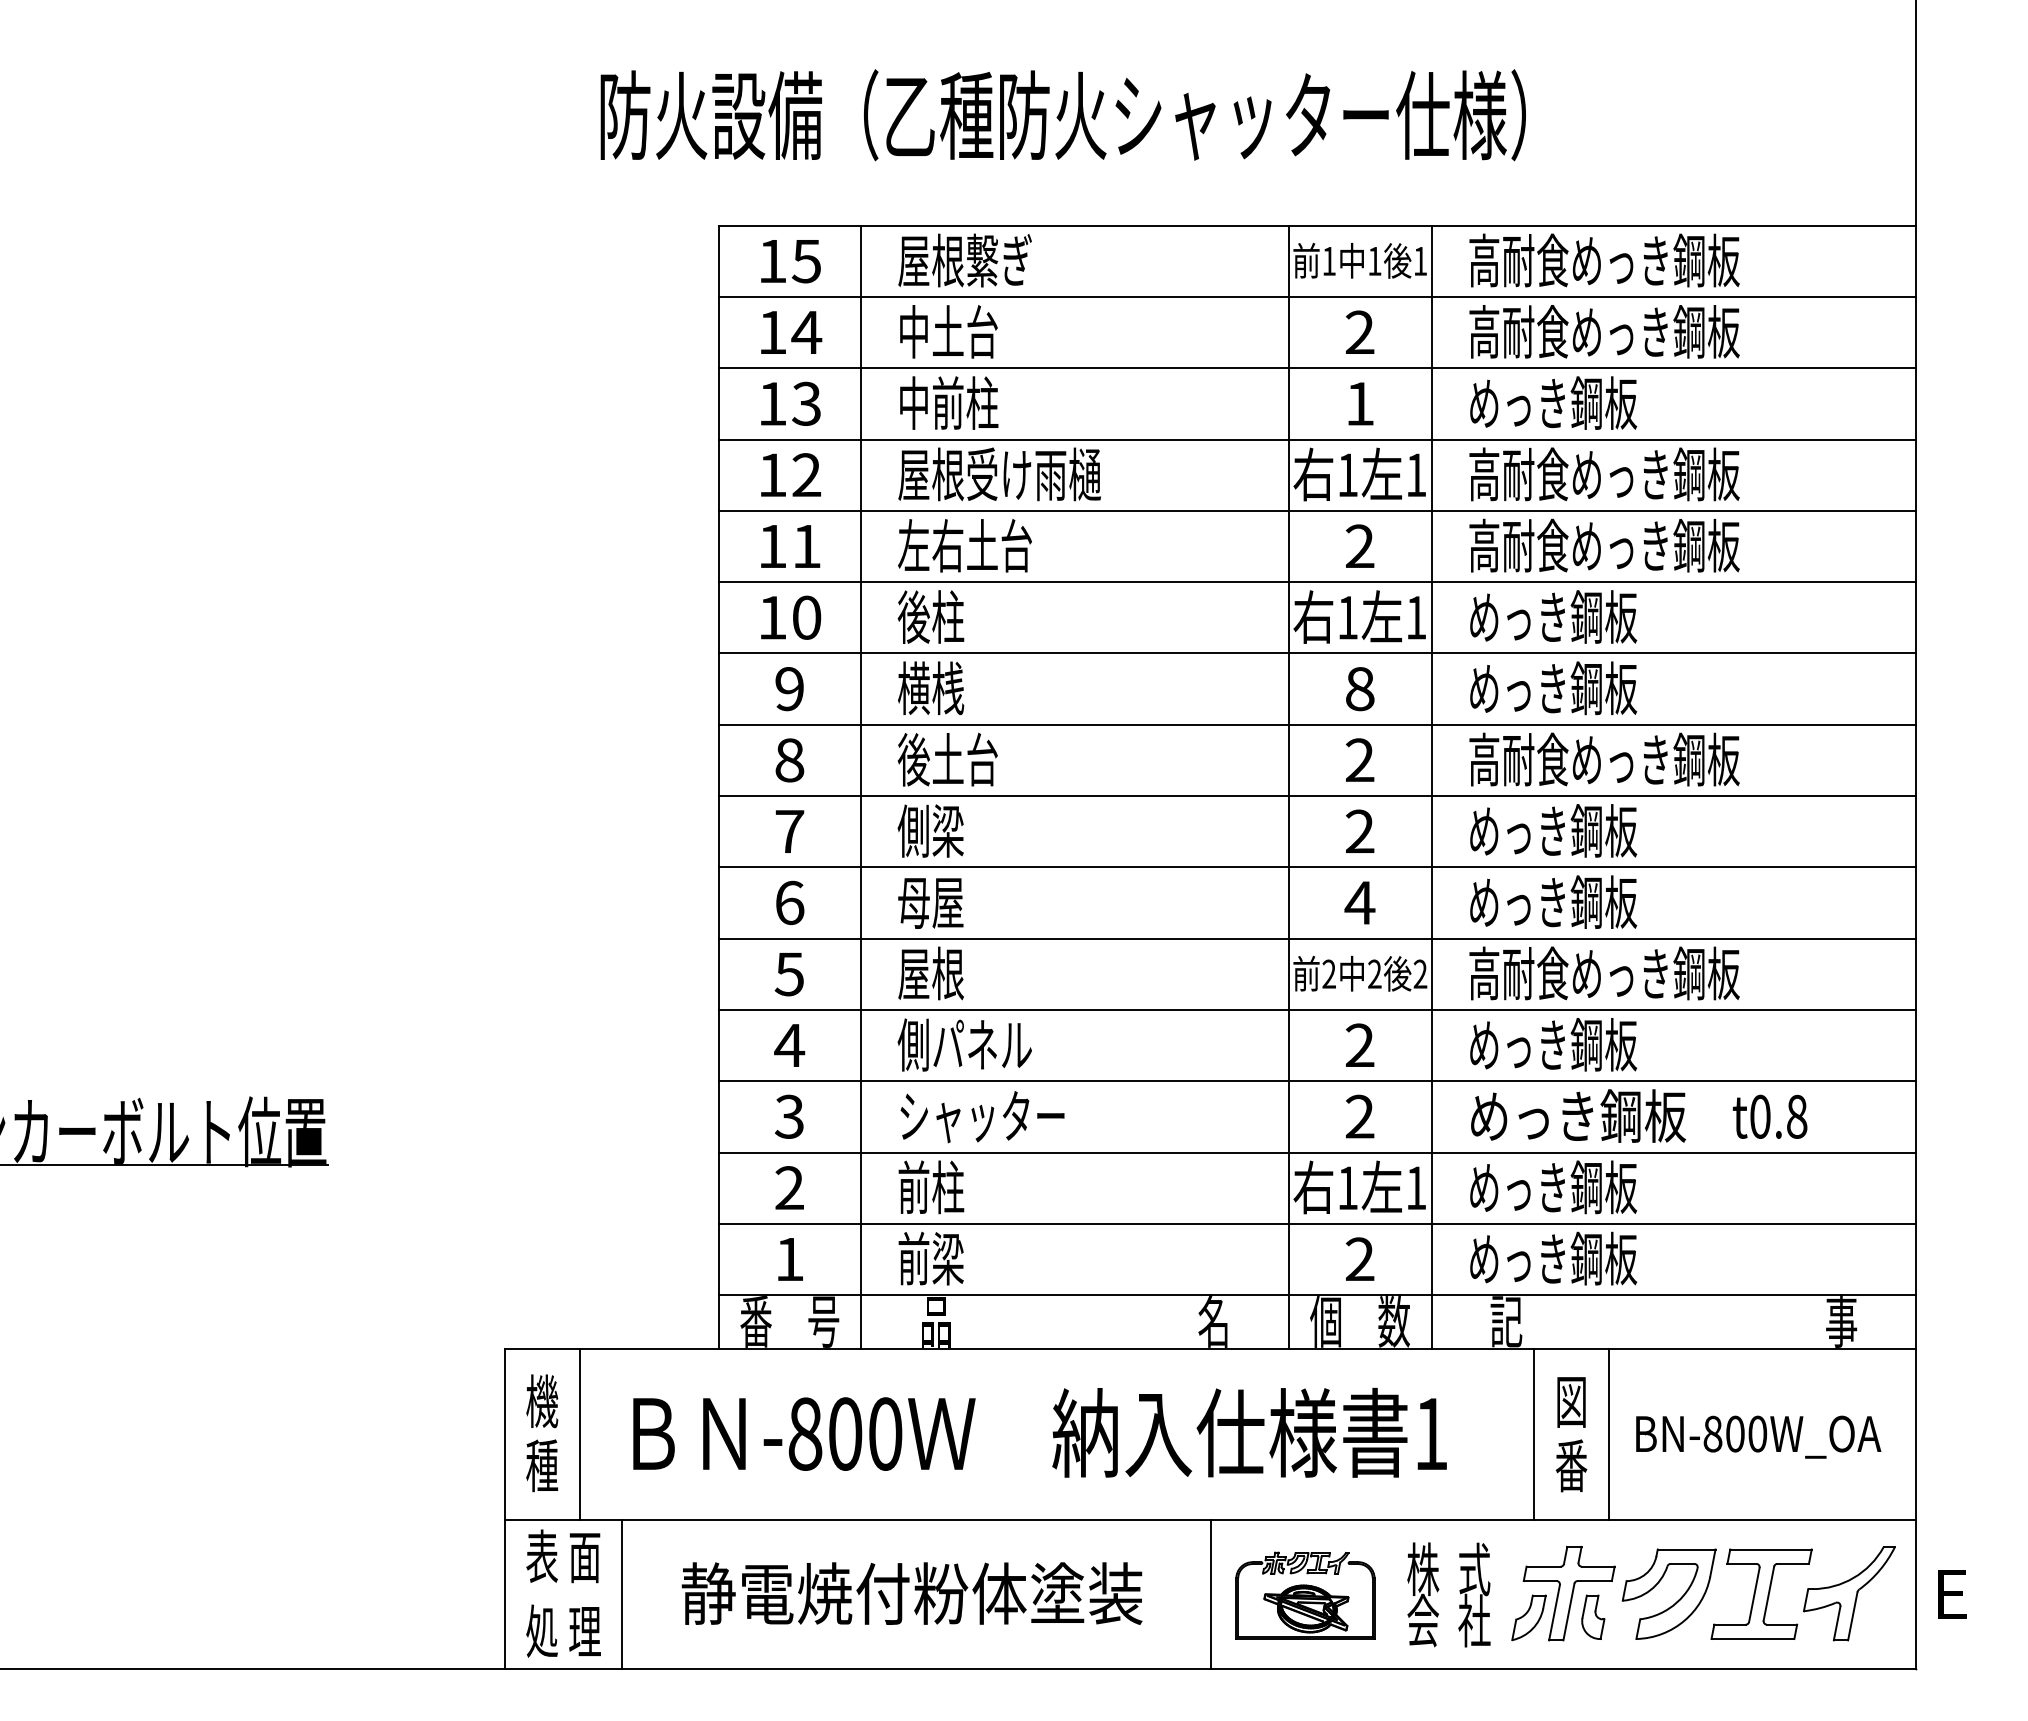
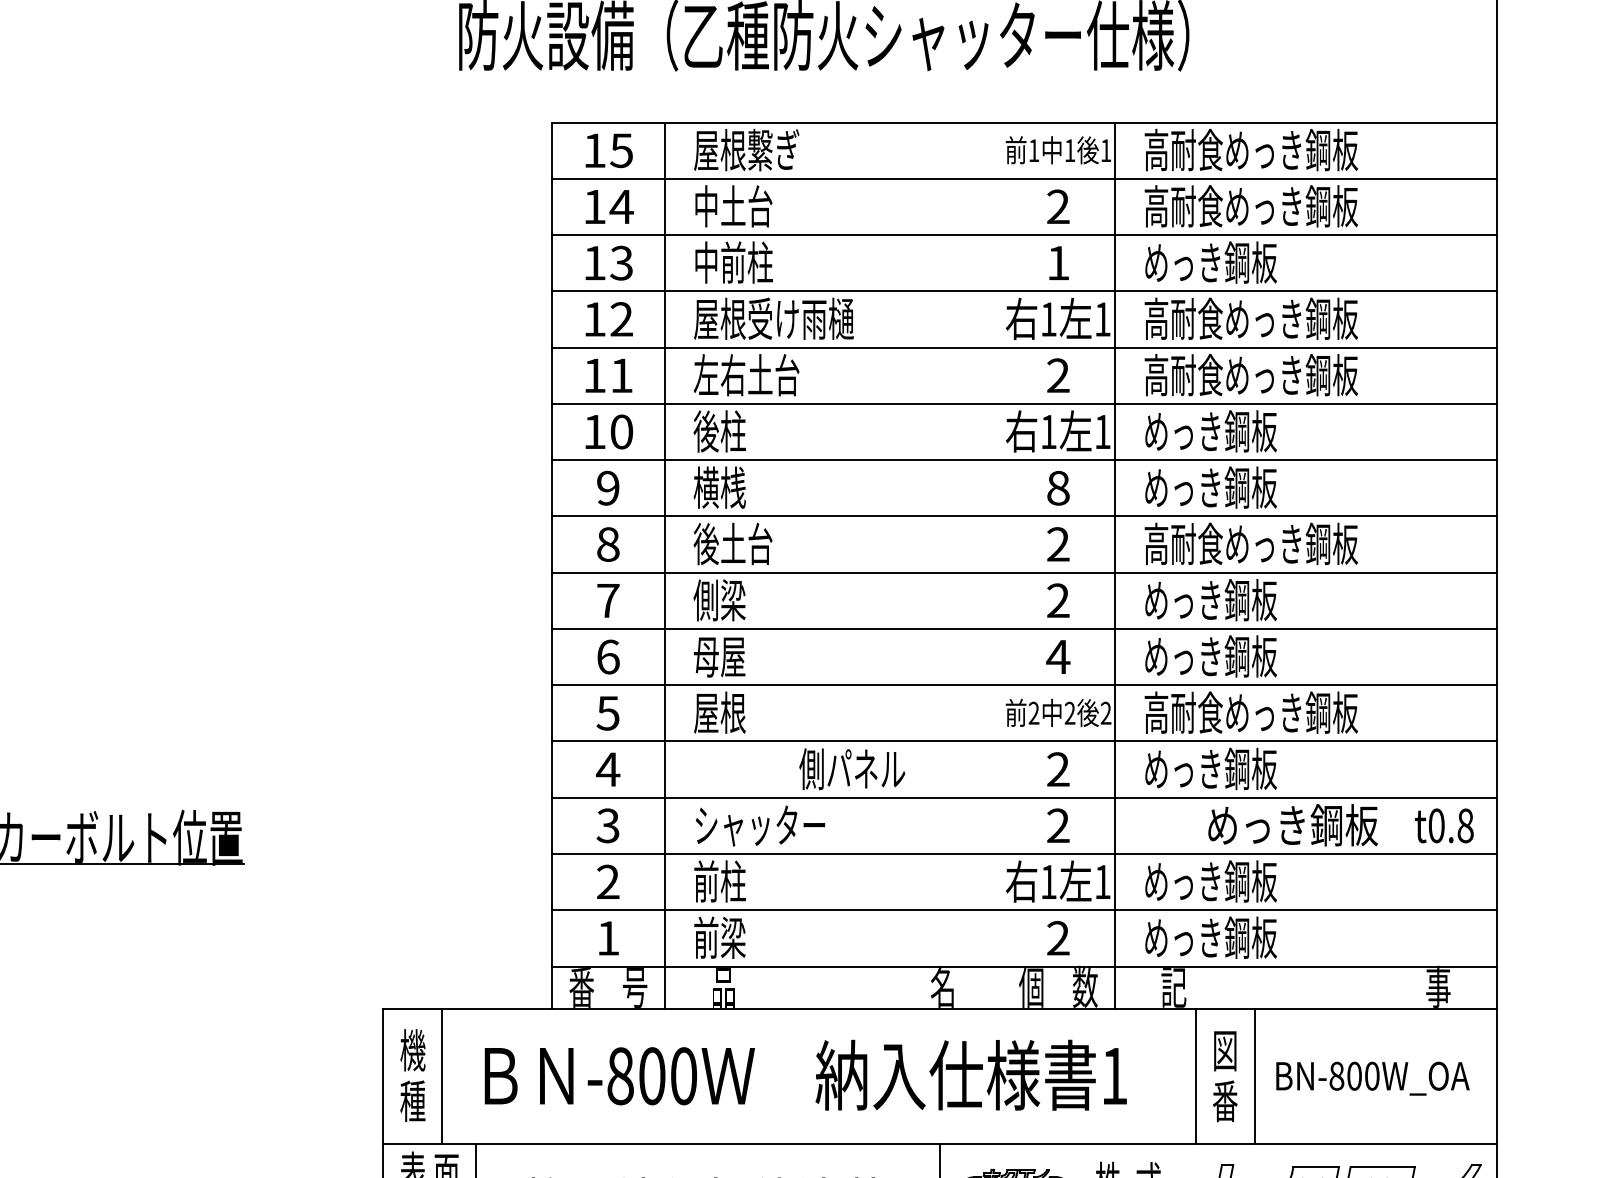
line: (1289, 786) -> (1002, 565), removed
text: (964, 1044) -> (851, 768), moved
text: (1639, 1115) -> (1341, 824), moved

